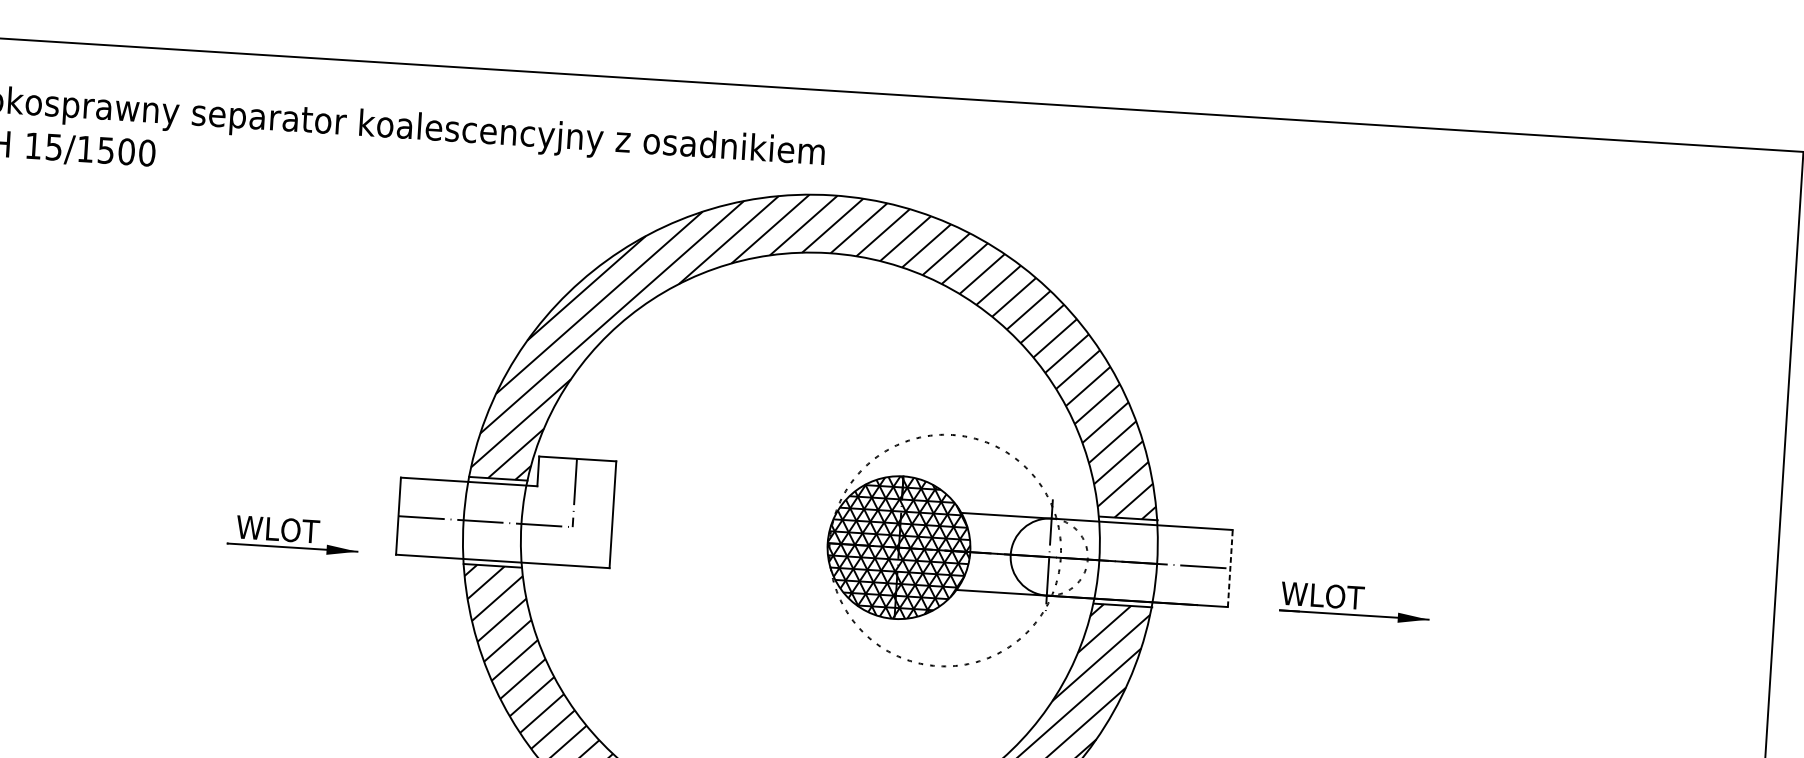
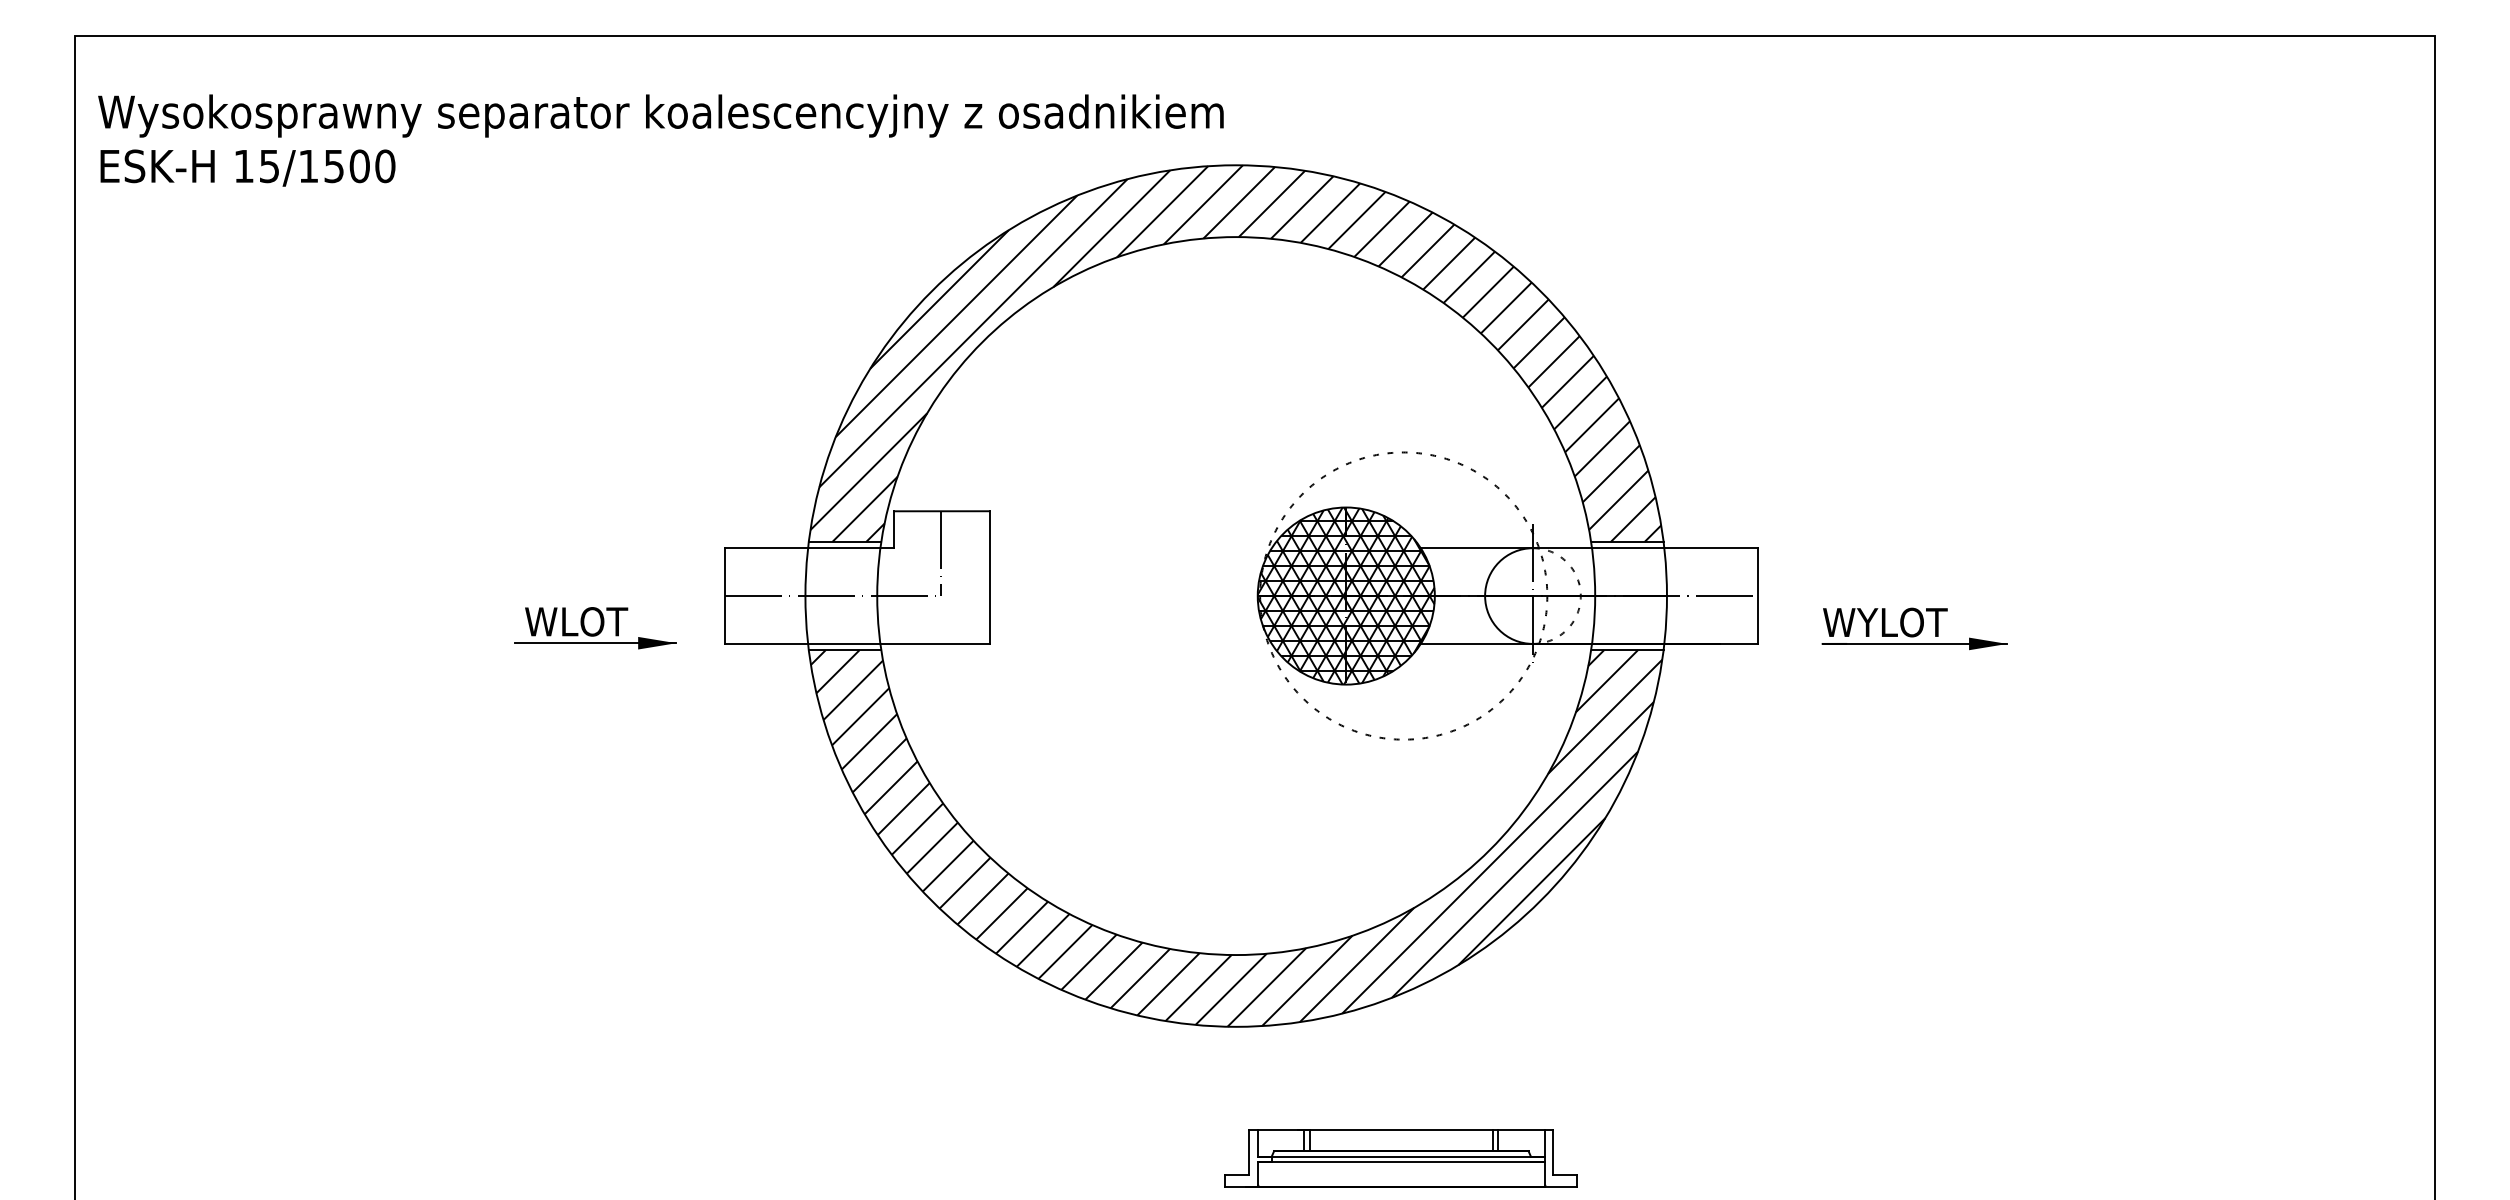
line: (1229, 568) -> (1757, 596), dashed -> solid
text: (1345, 597) -> (1902, 622), WLOT -> WYLOT

